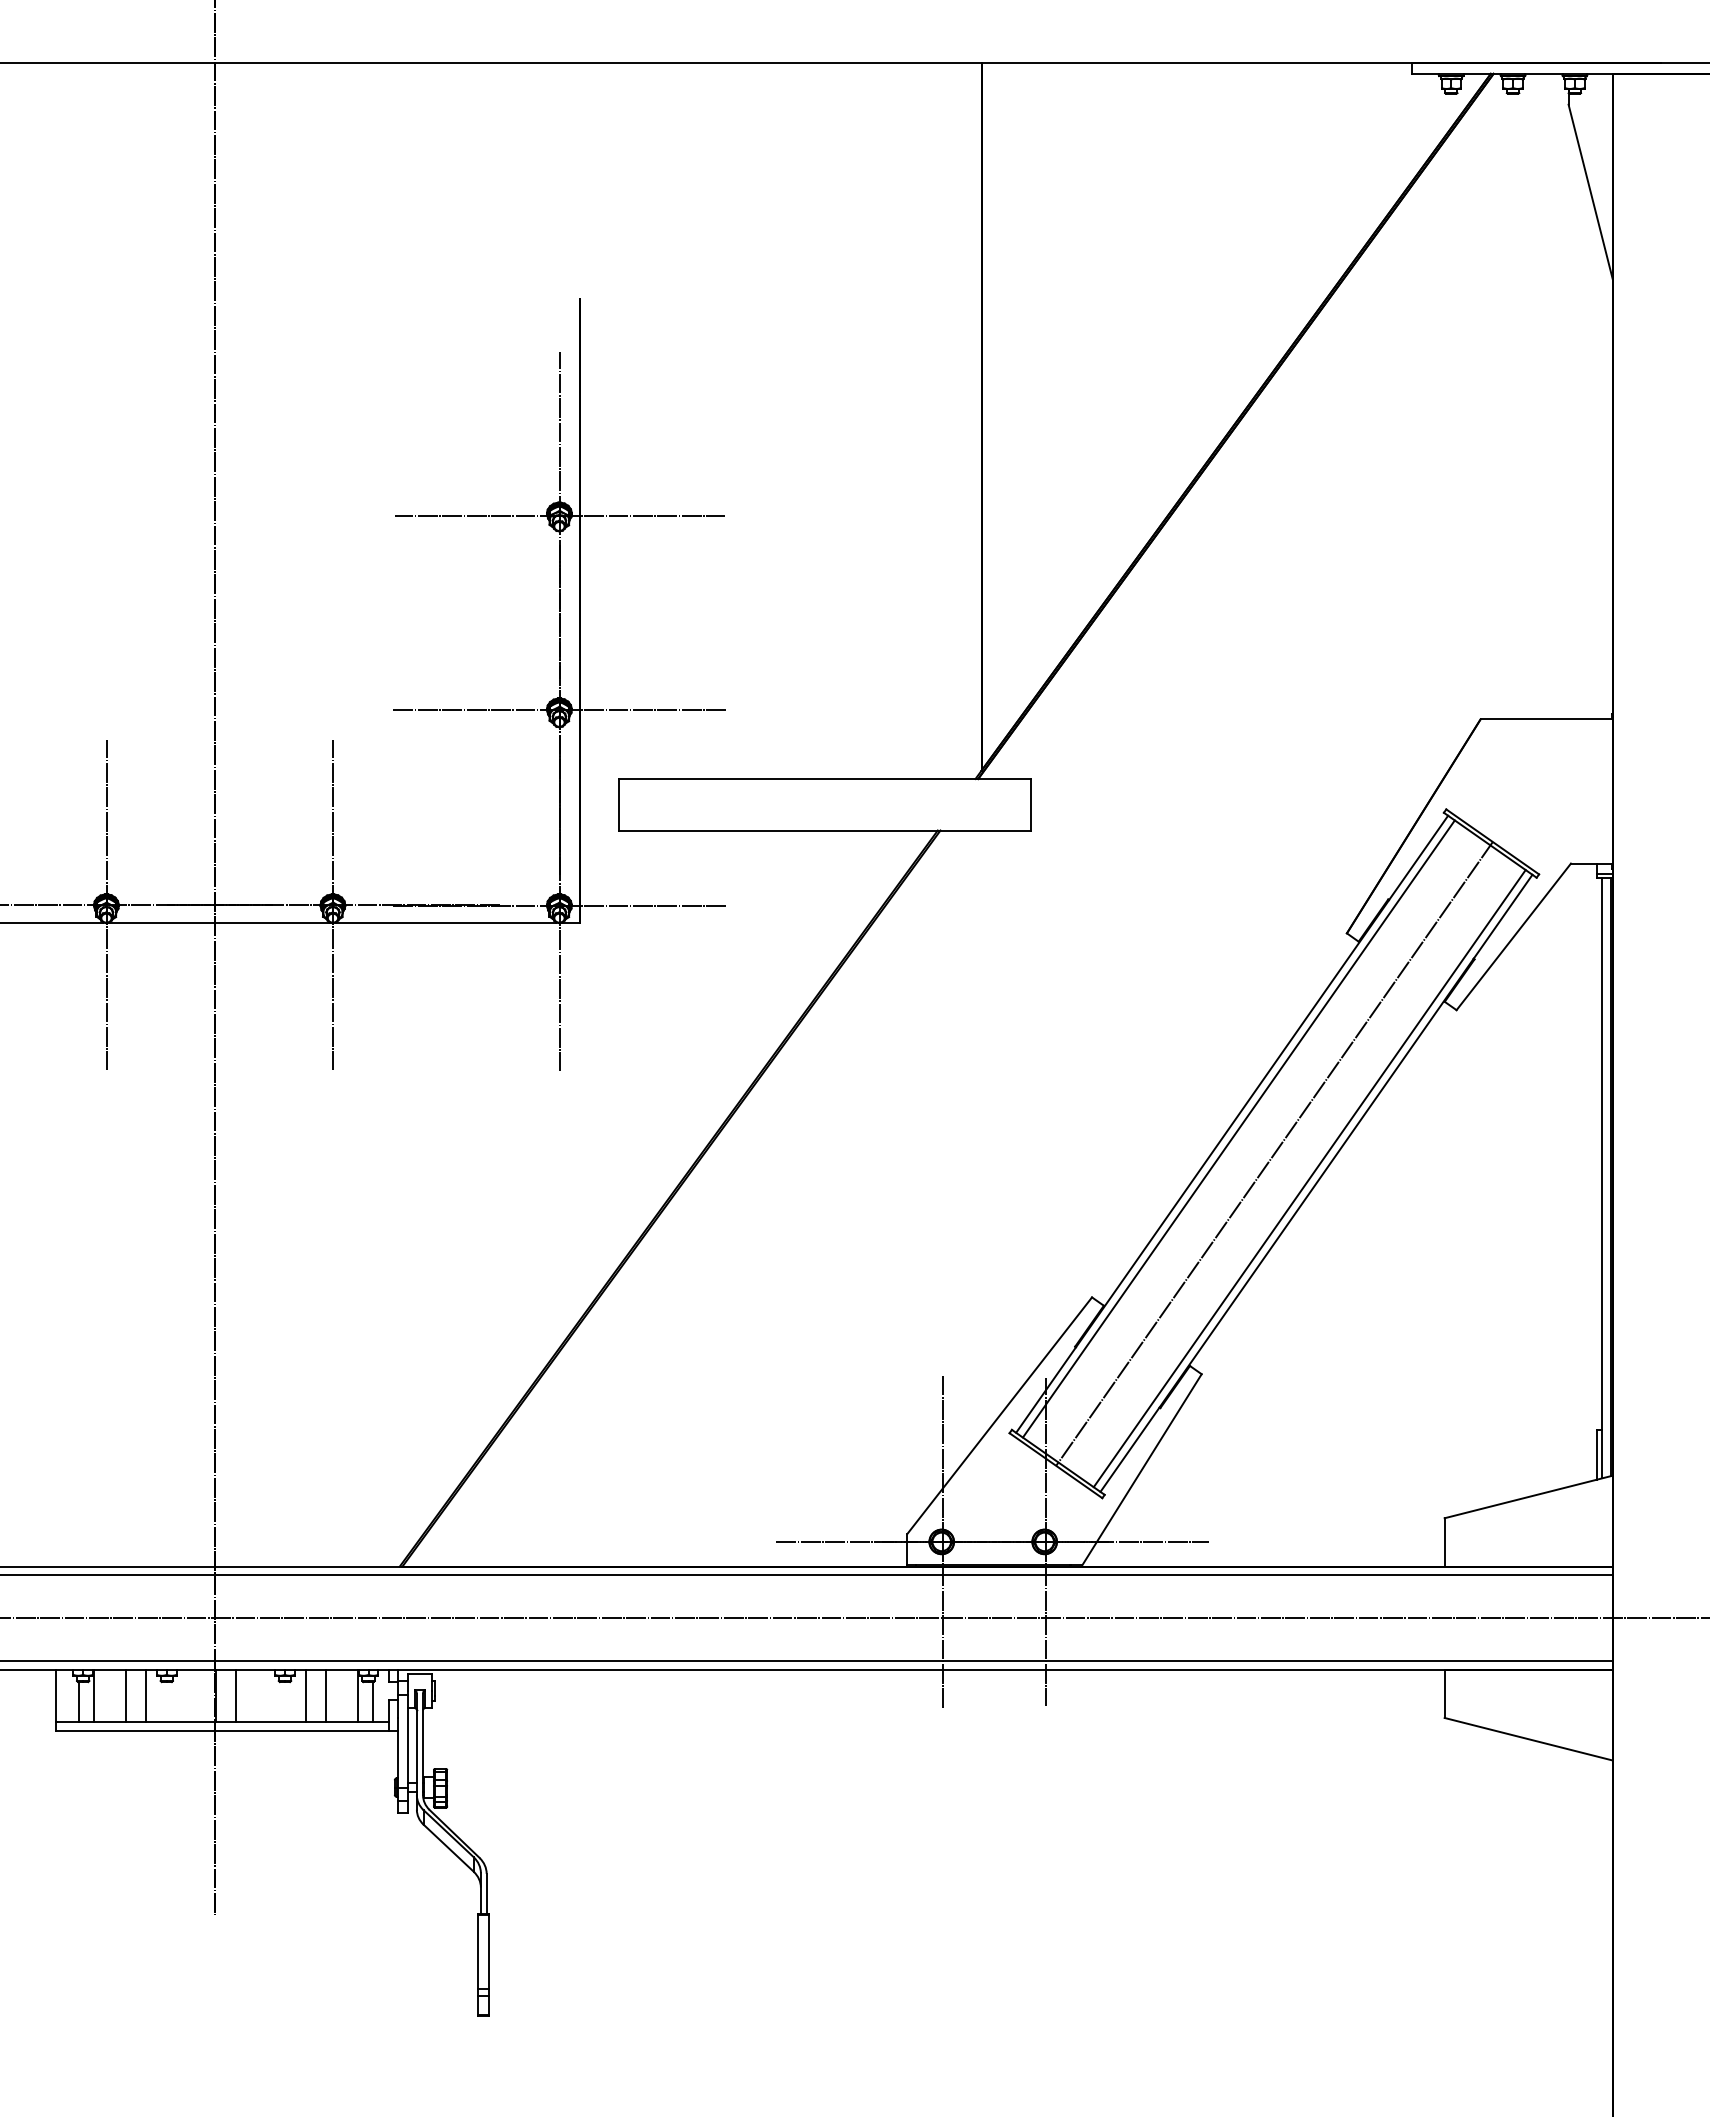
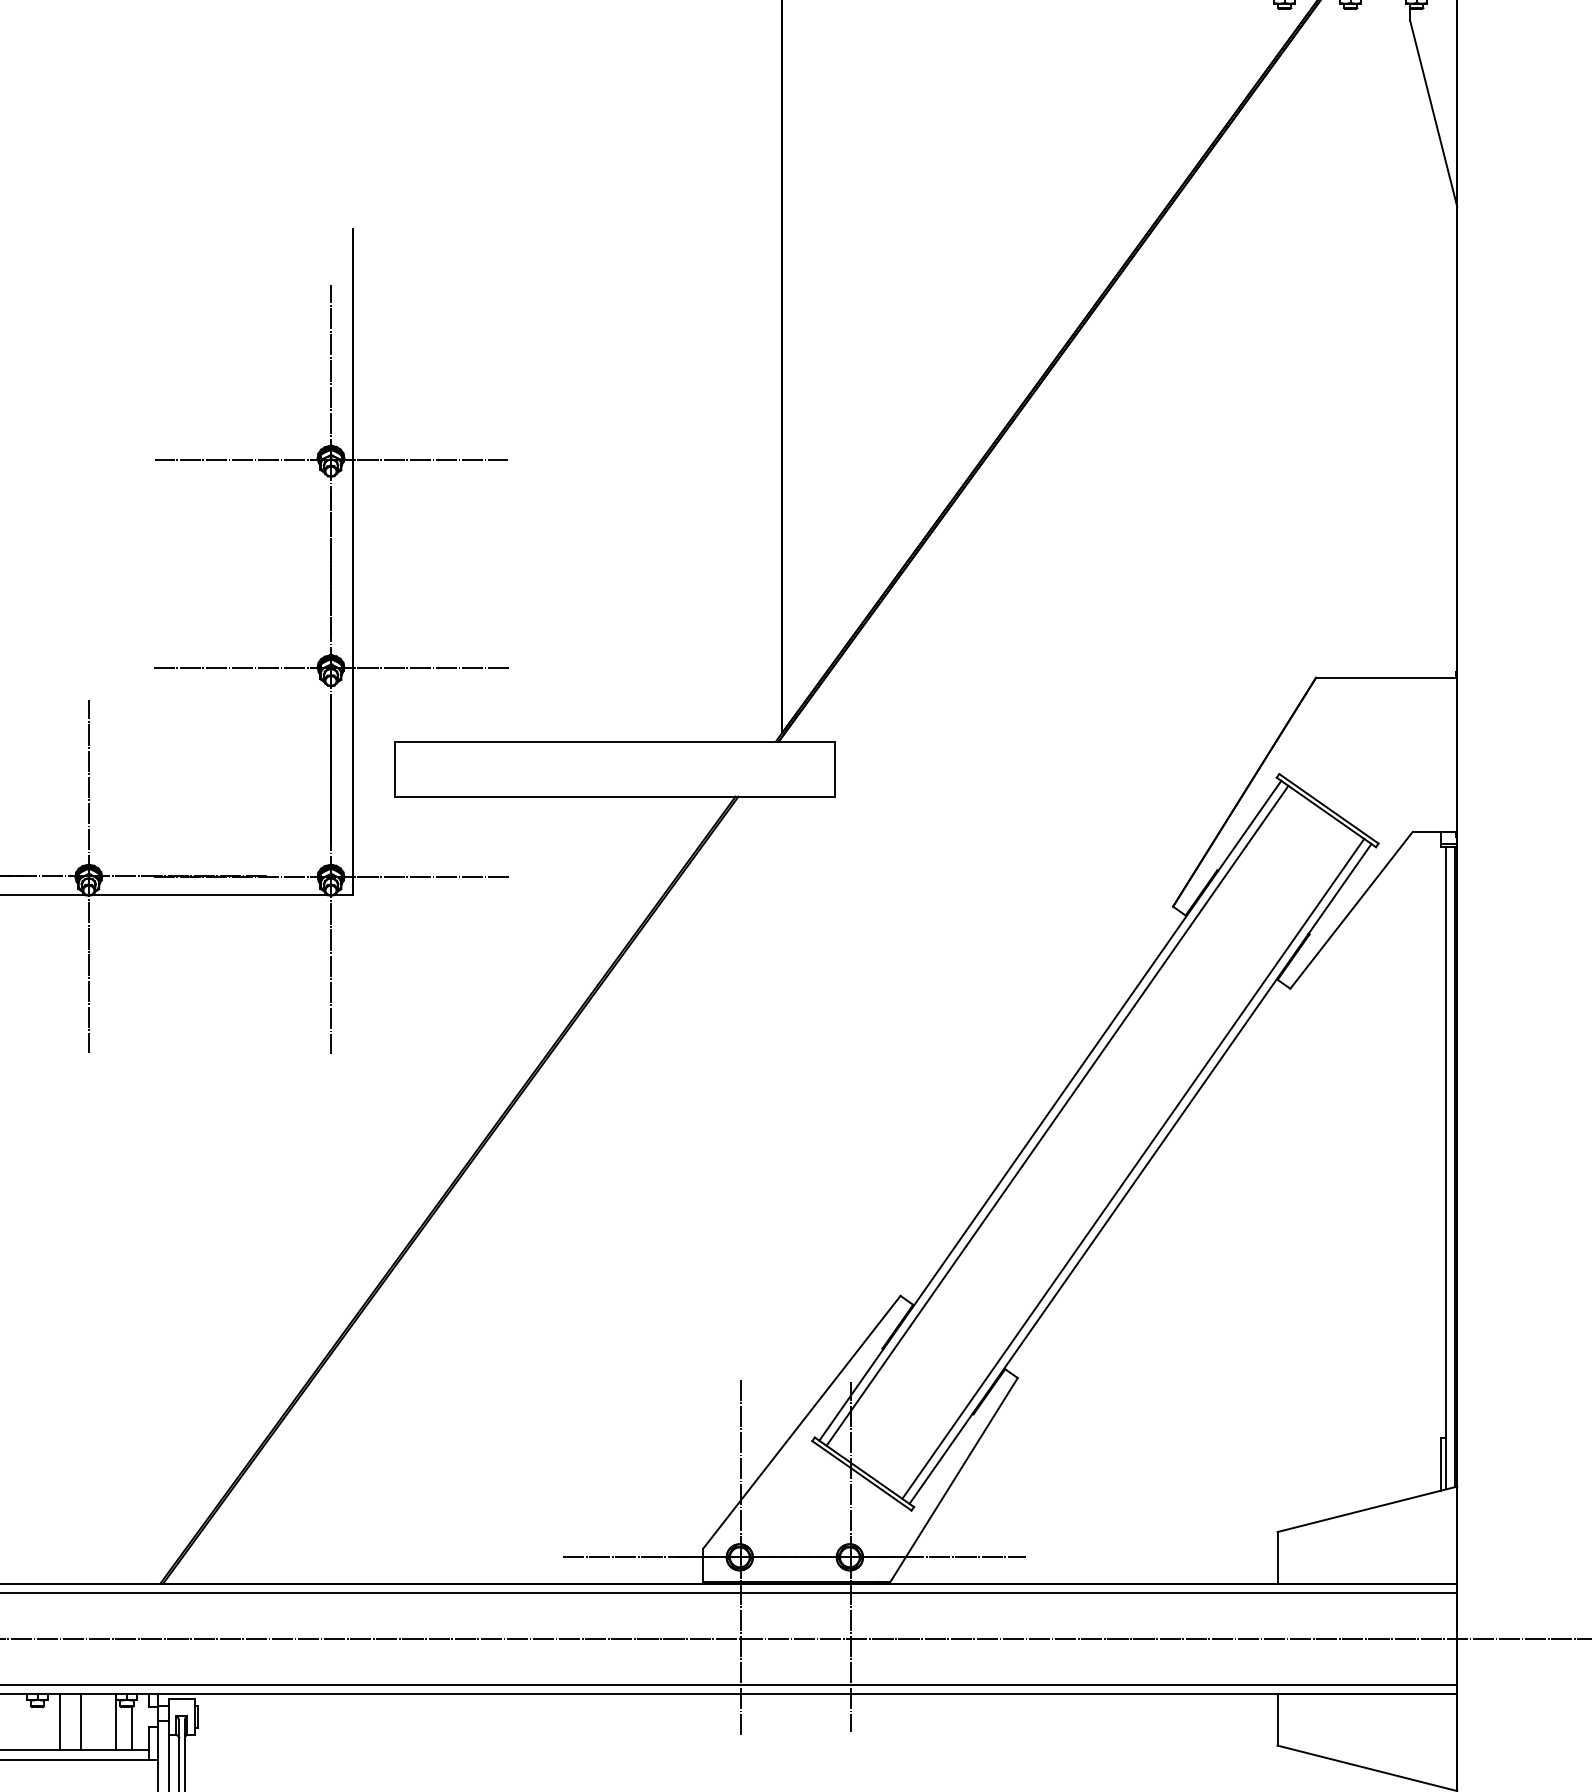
line: (1274, 1153) -> (1095, 1142), removed

